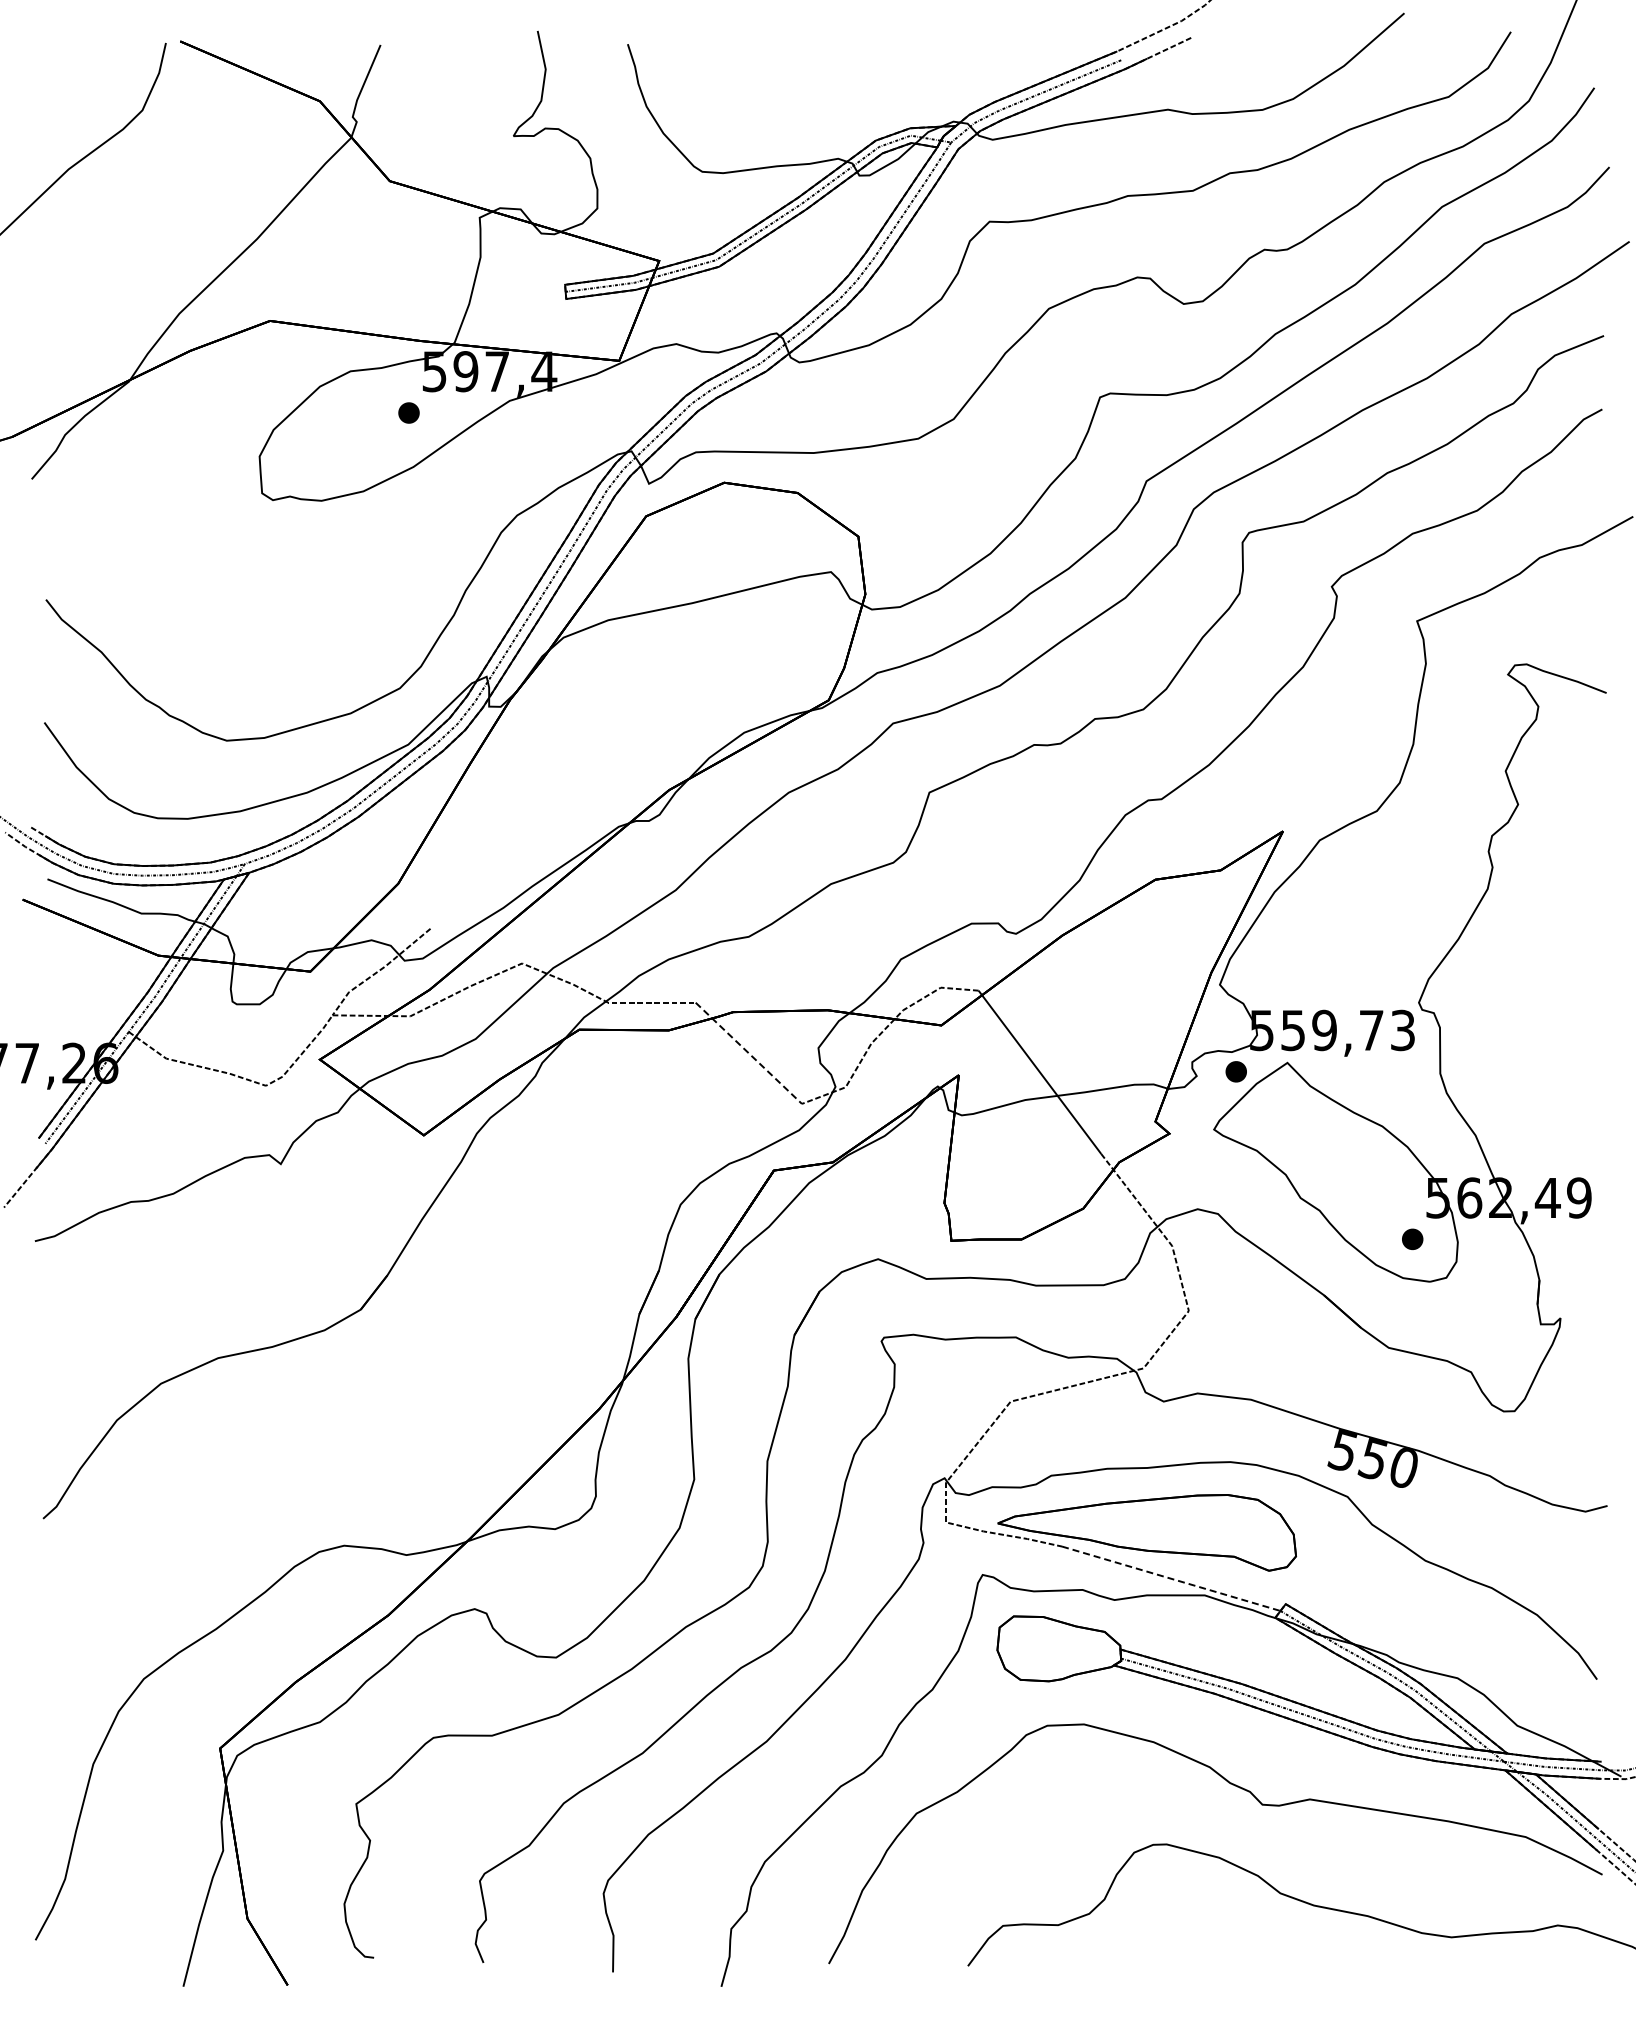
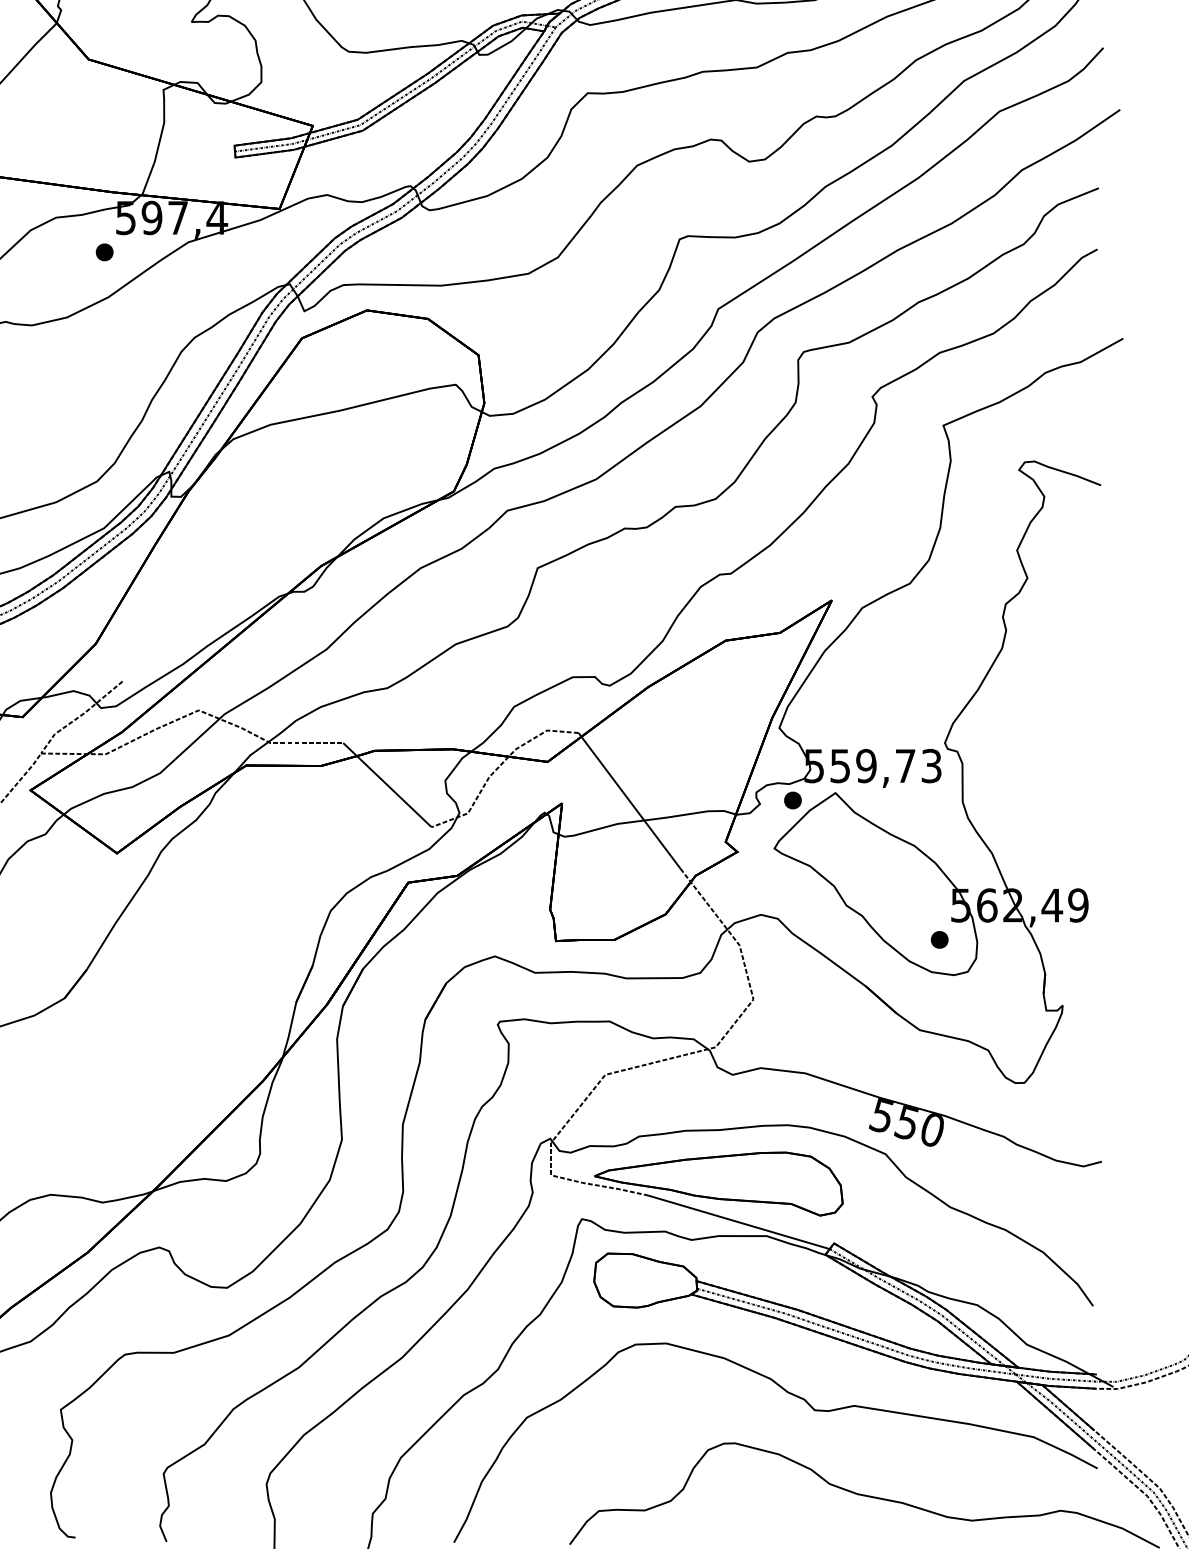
line: (749, 1053) -> (387, 785), dashed -> solid
line: (1171, 1578) -> (739, 1222), dashed -> solid

